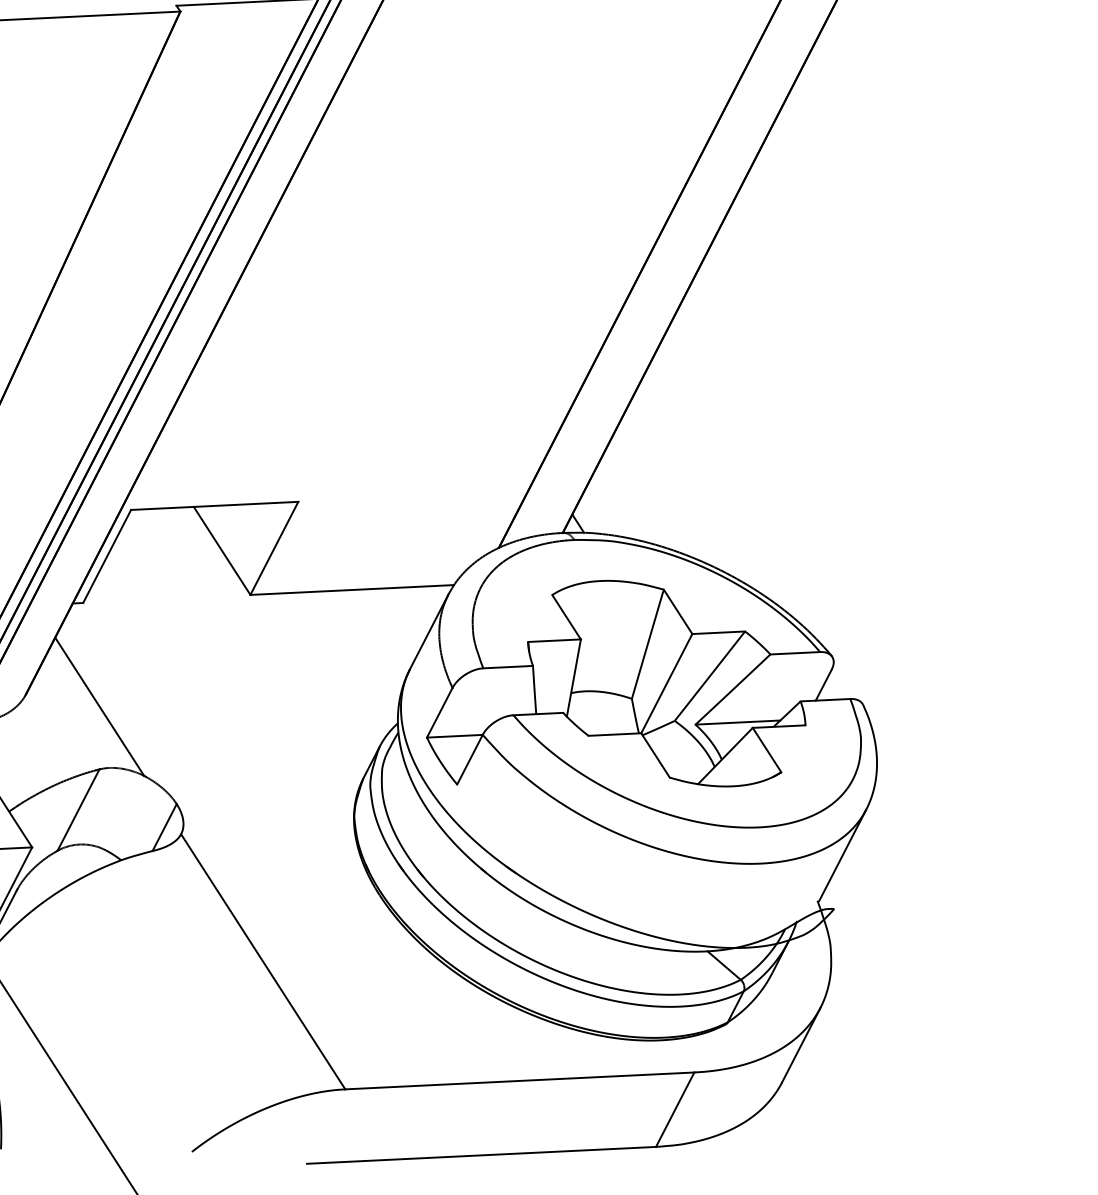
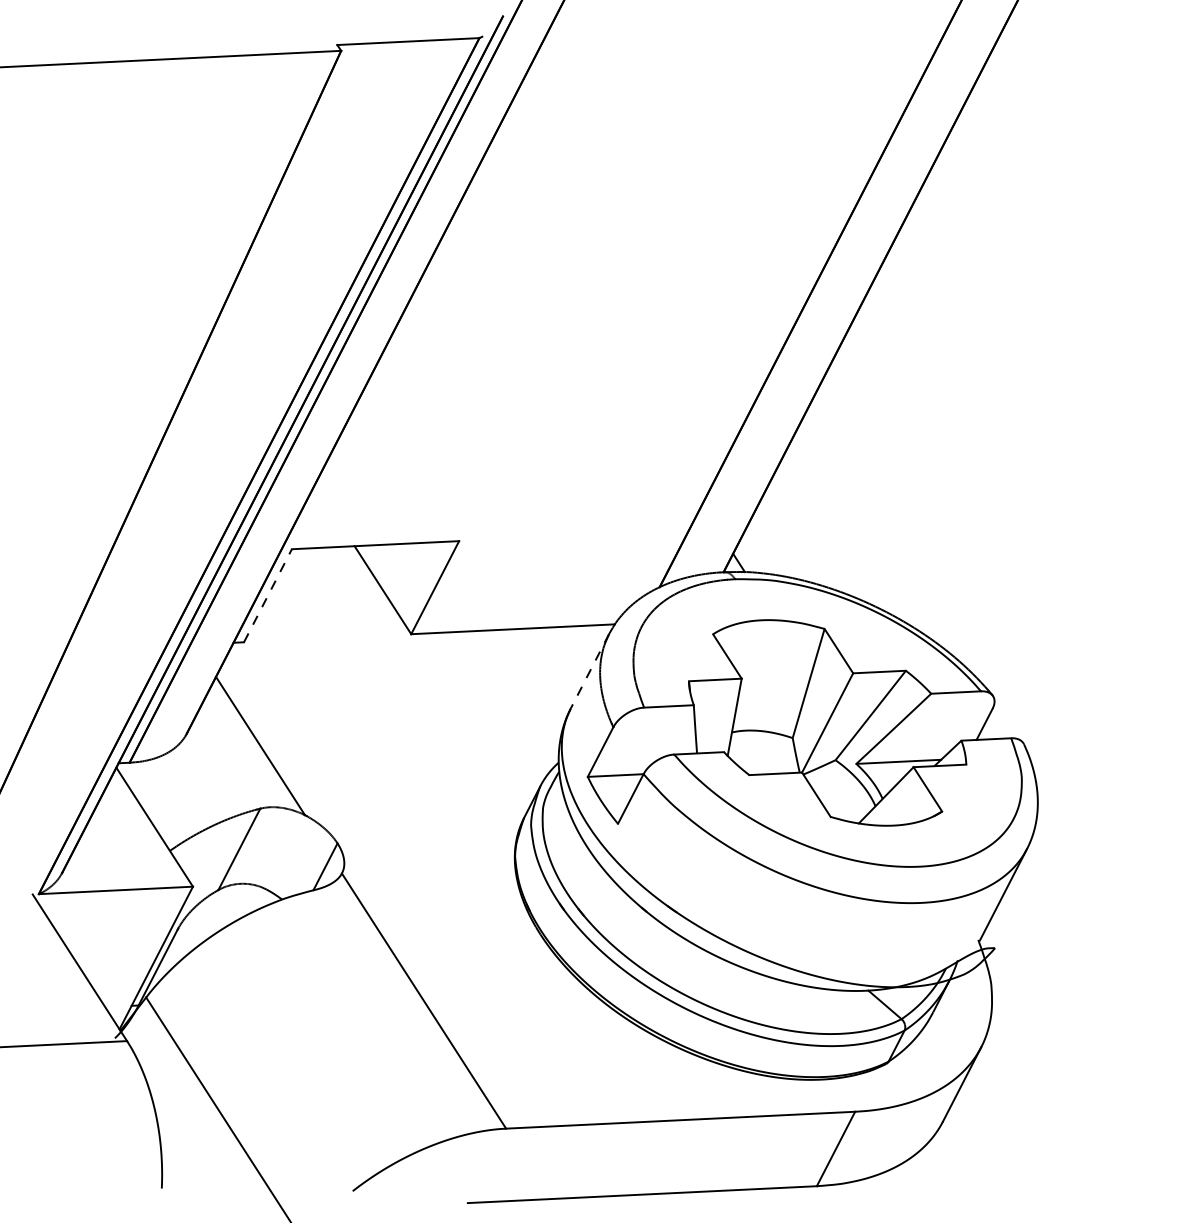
line: (107, 556) -> (268, 595), solid -> dashed
line: (428, 632) -> (589, 671), solid -> dashed

